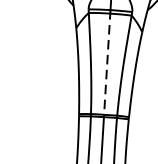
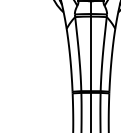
line: (106, 63) -> (90, 53), dashed -> solid

